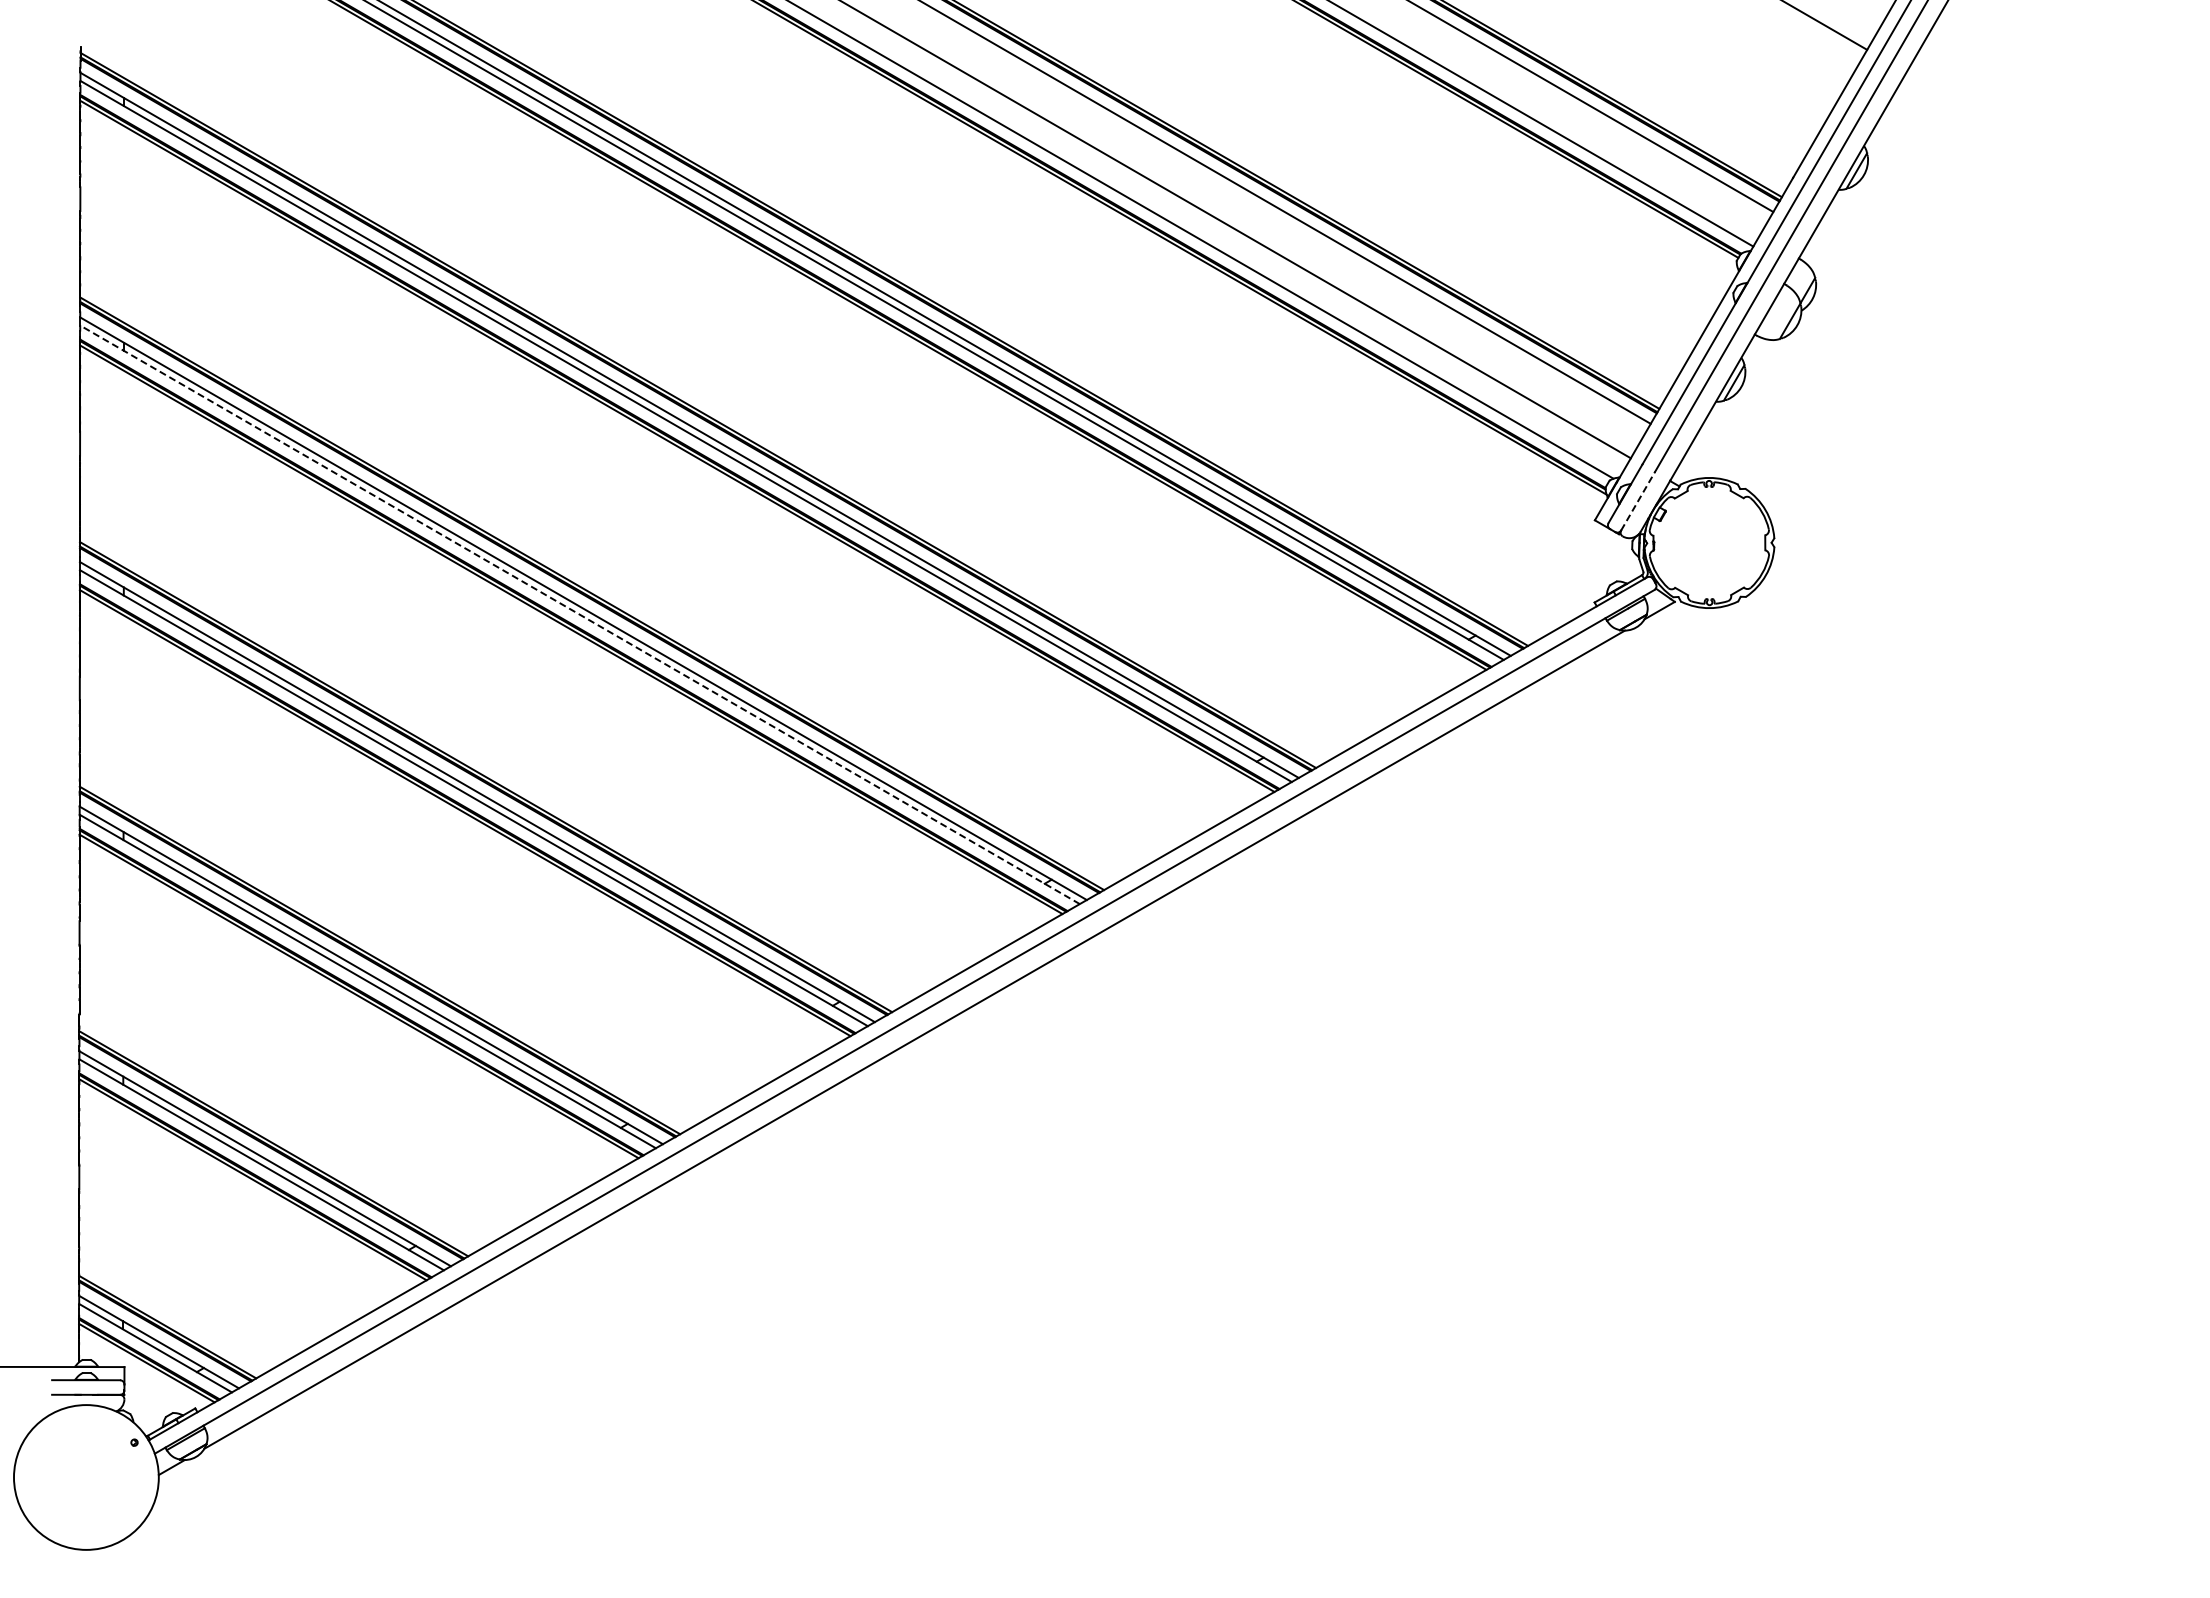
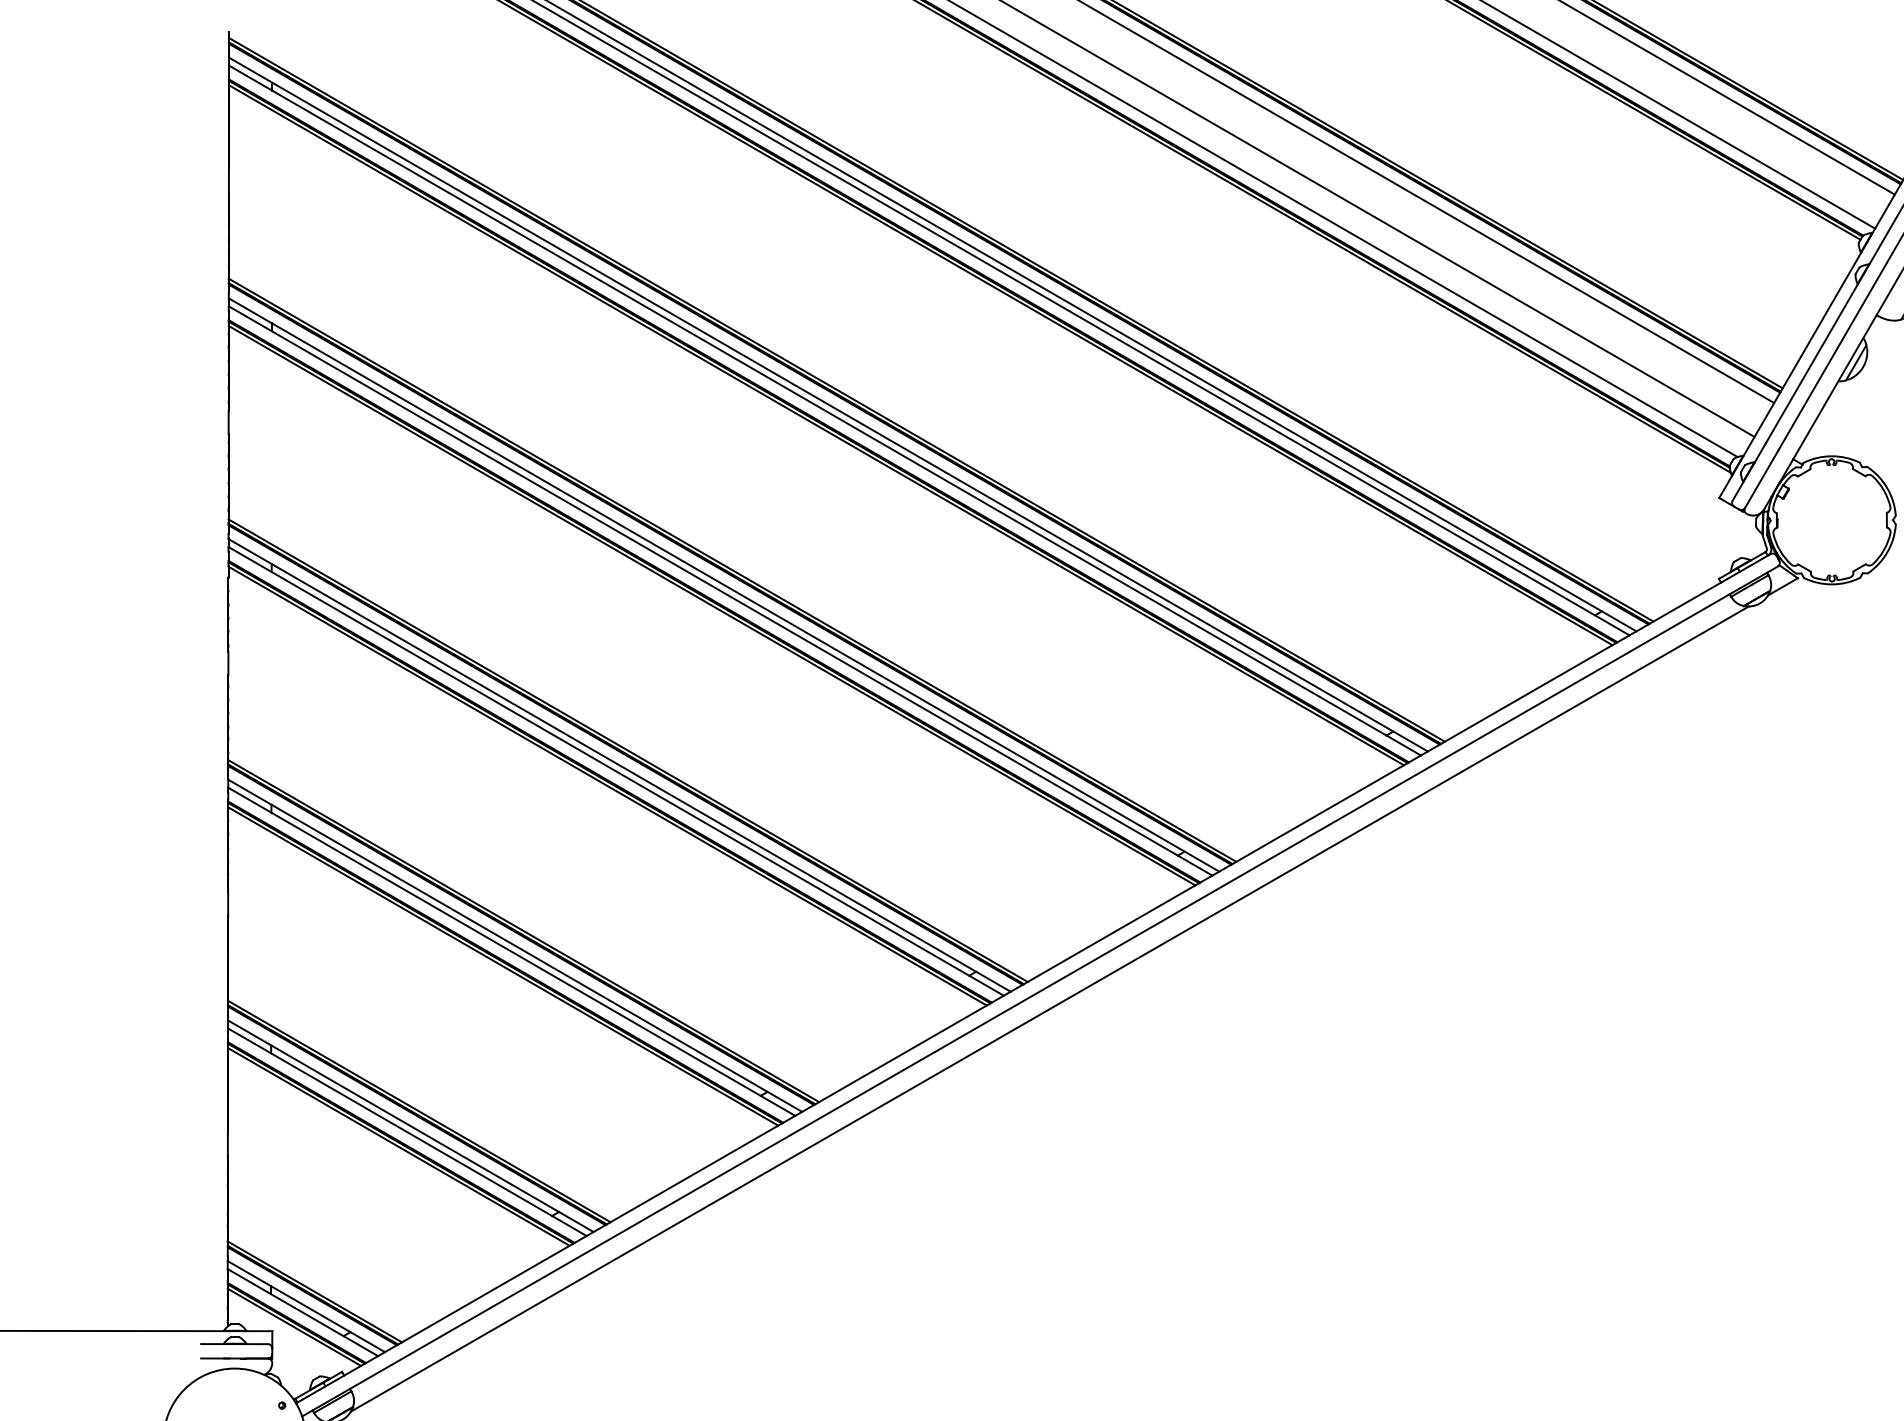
line: (1638, 501) -> (1762, 479), dashed -> solid
line: (579, 614) -> (720, 590), dashed -> solid

